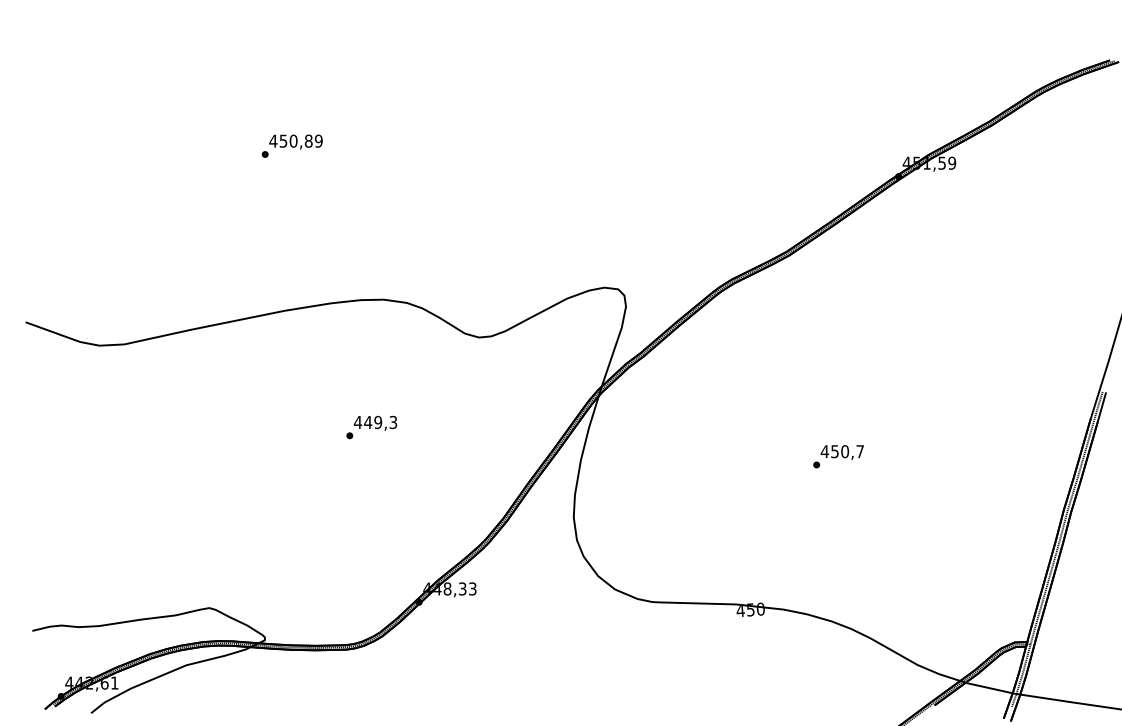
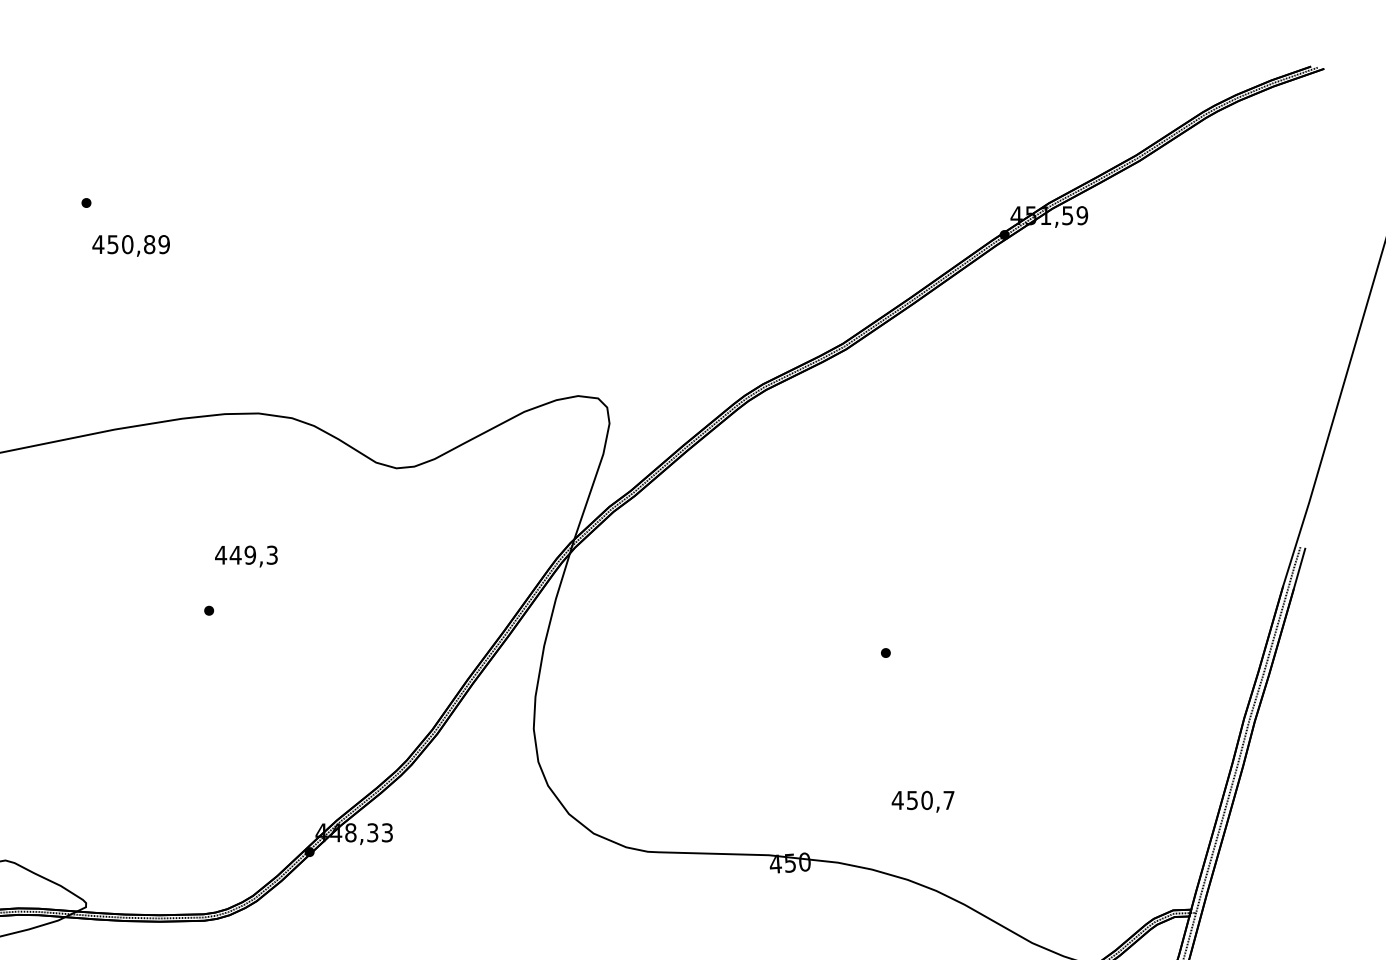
text: (295, 141) -> (130, 245), moved
text: (375, 422) -> (246, 555), moved
text: (841, 452) -> (921, 801), moved

